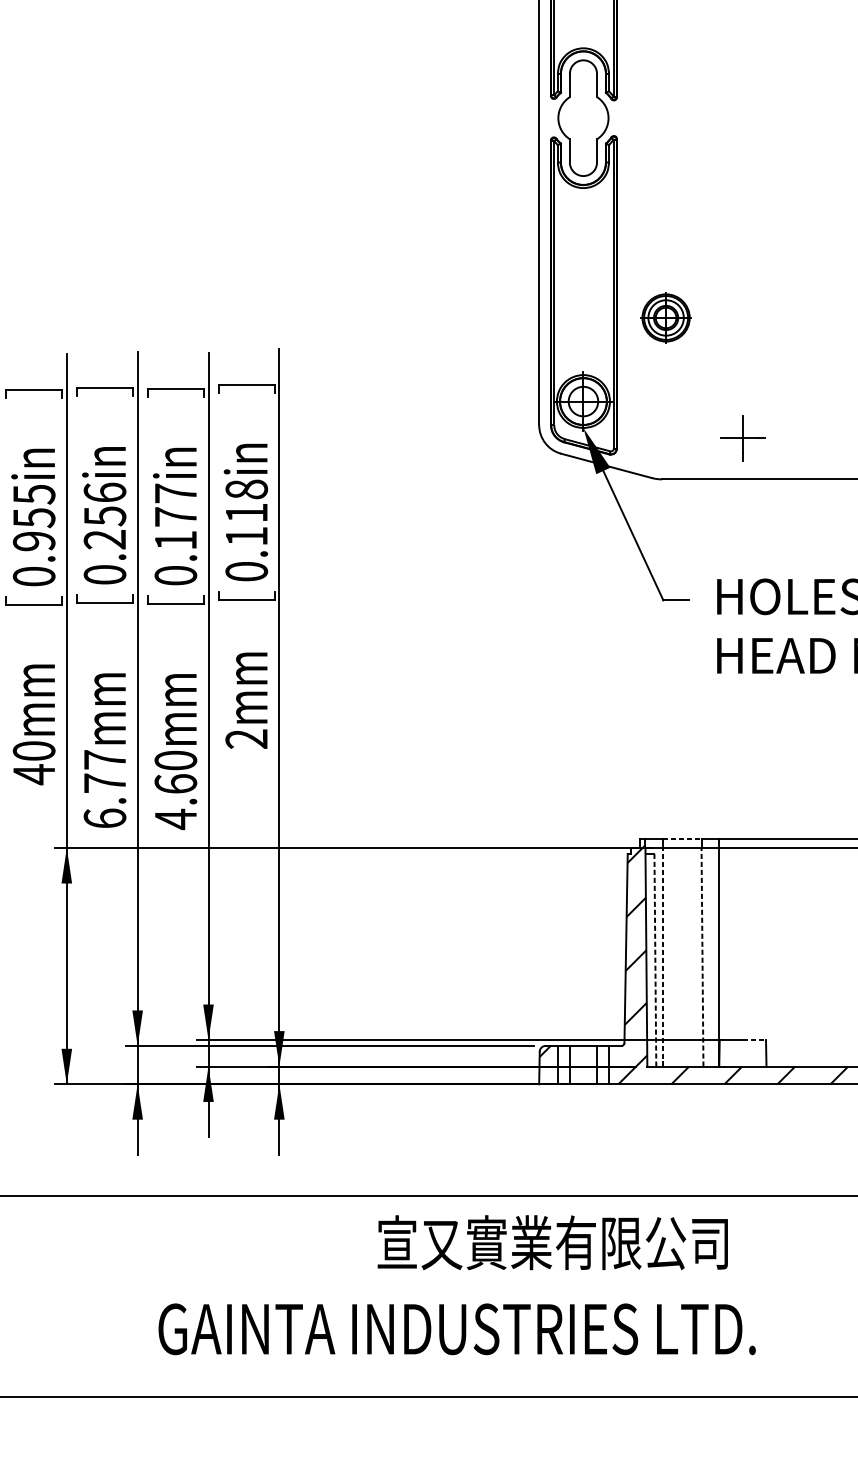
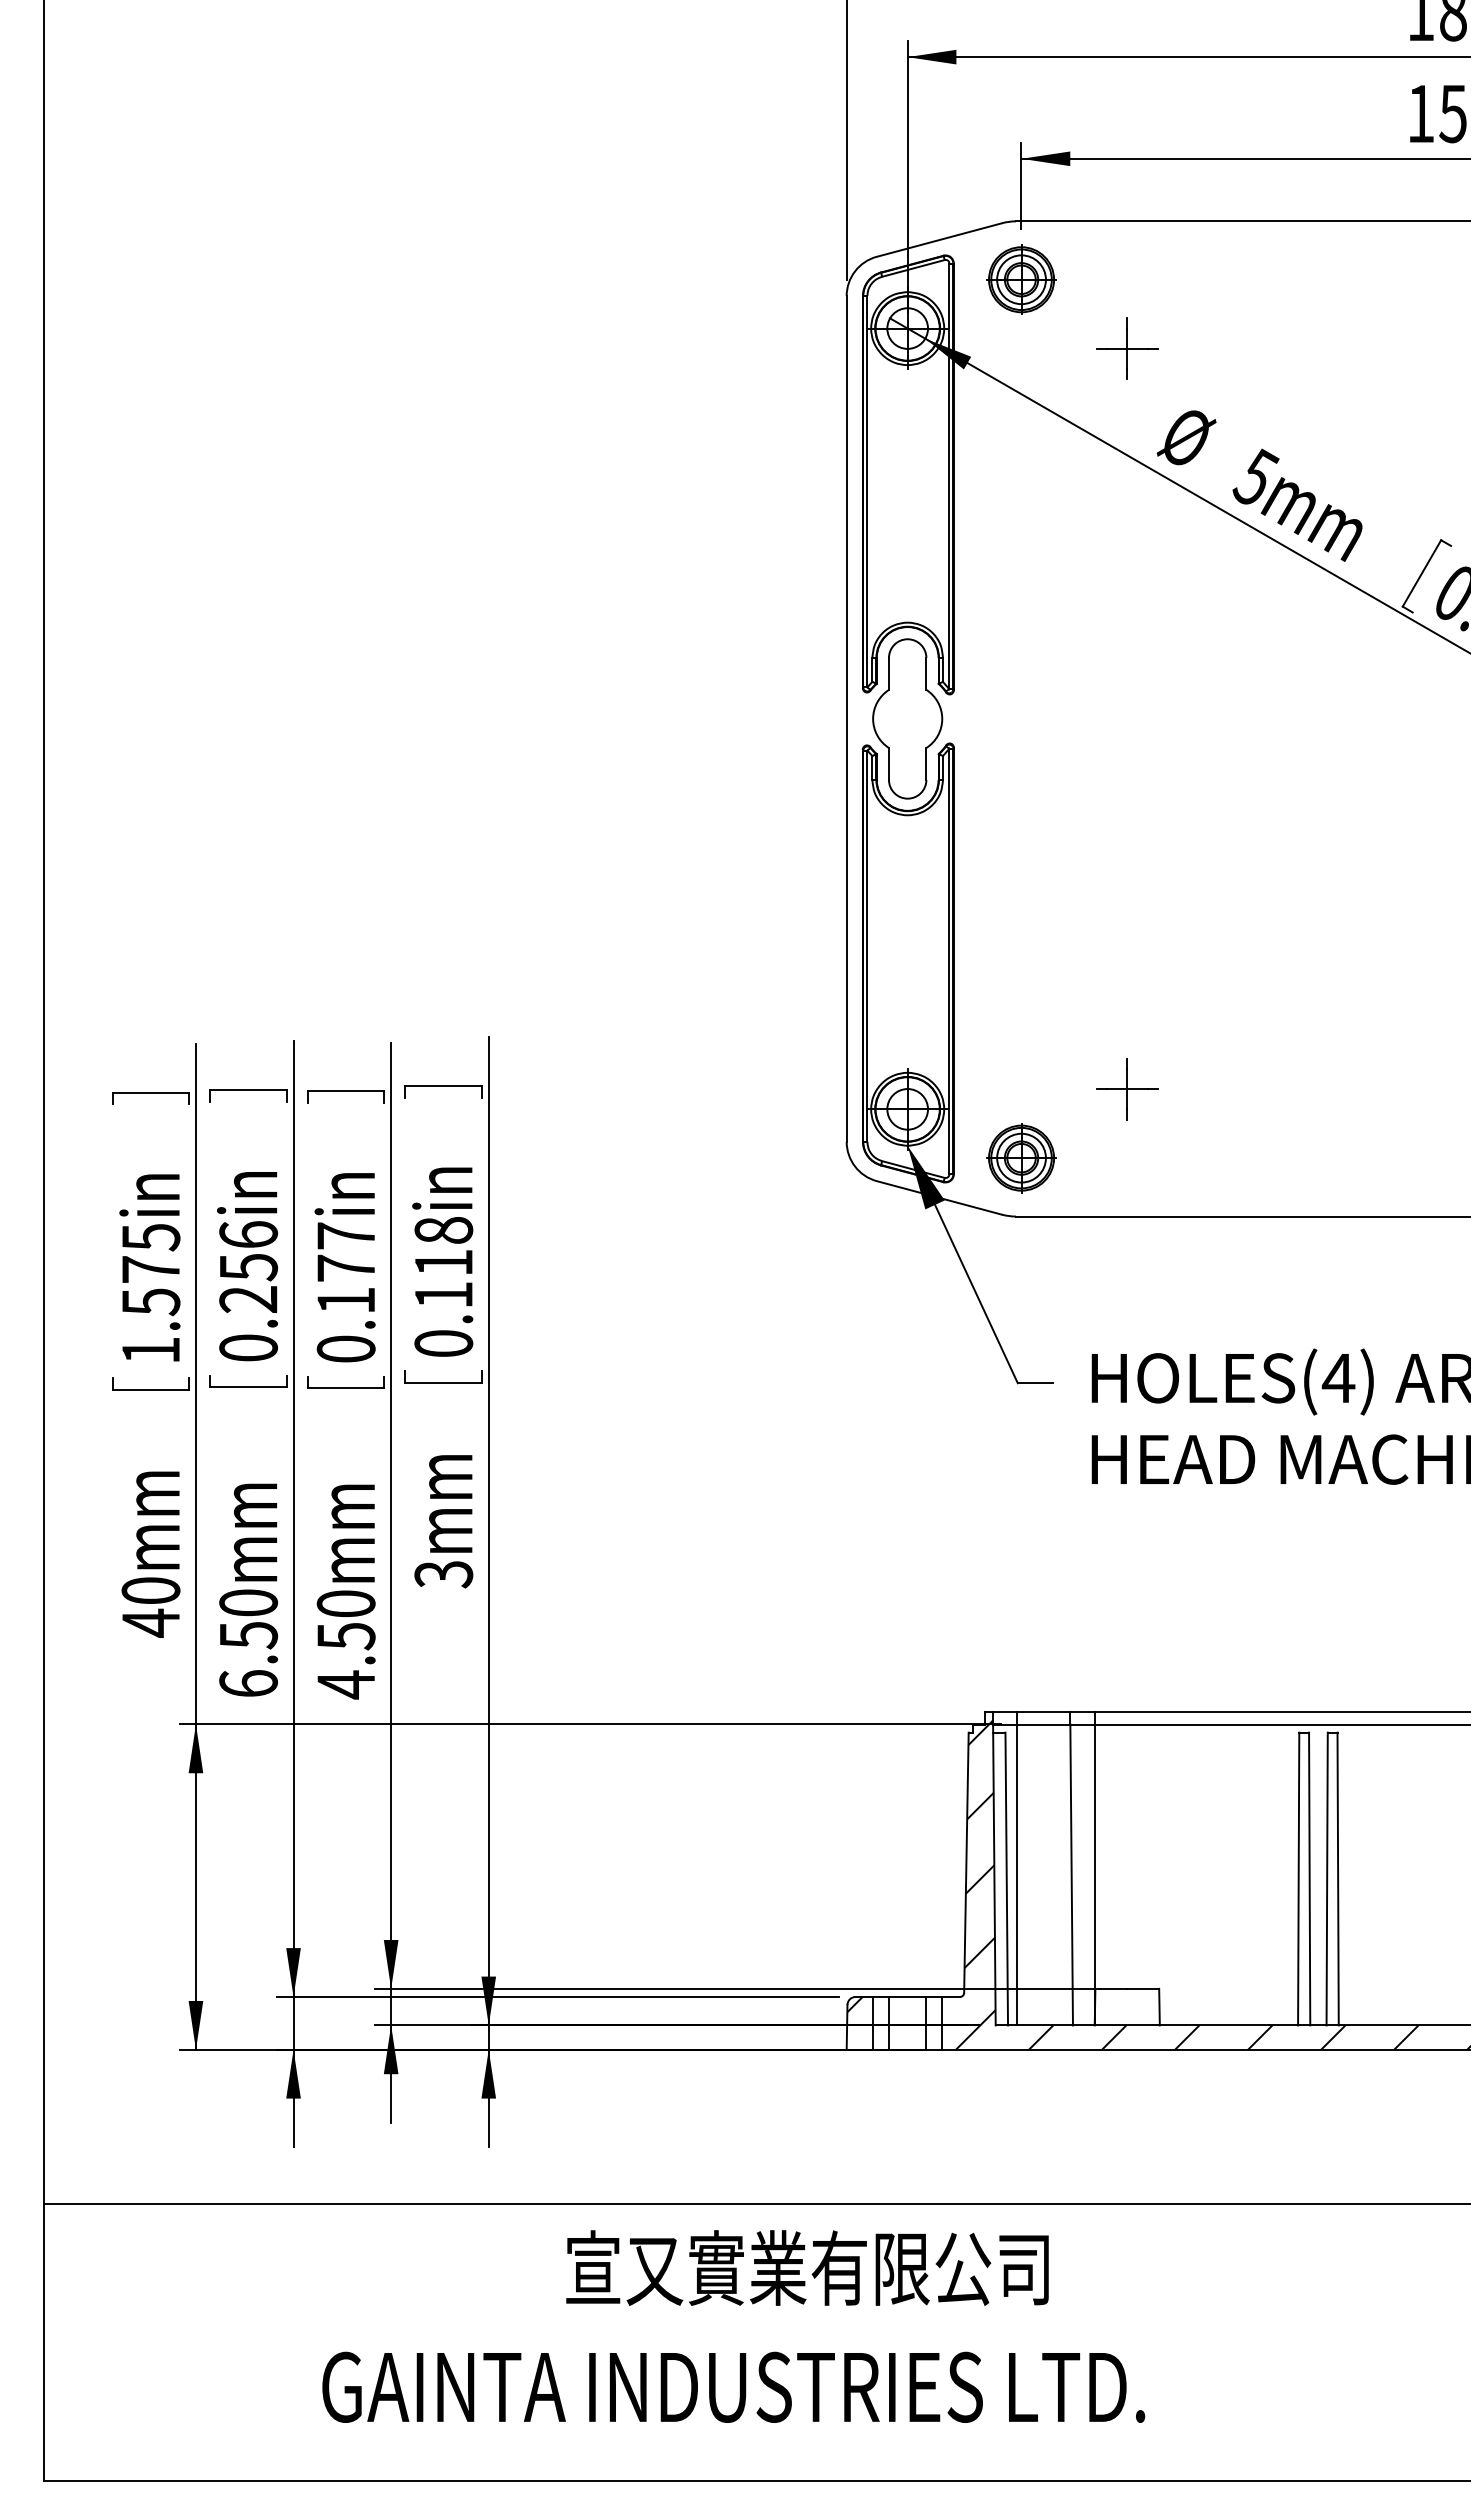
part: (666, 318) -> (1021, 1158), moved
part: (743, 438) -> (1127, 1089), moved
text: (33, 546) -> (150, 1309), 0.955in -> 1.575in
text: (246, 739) -> (443, 1574), 2mm -> 3mm
text: (104, 771) -> (248, 1619), 6.77mm -> 6.50mm
text: (175, 784) -> (345, 1636), 4.60mm -> 4.50mm
line: (682, 839) -> (1044, 1712), dashed -> solid
line: (663, 957) -> (1017, 1874), dashed -> solid
line: (702, 957) -> (1071, 1874), dashed -> solid
line: (655, 959) -> (1006, 1878), dashed -> solid
line: (754, 1039) -> (1143, 1988), dashed -> solid
text: (552, 1242) -> (807, 2267), moved

